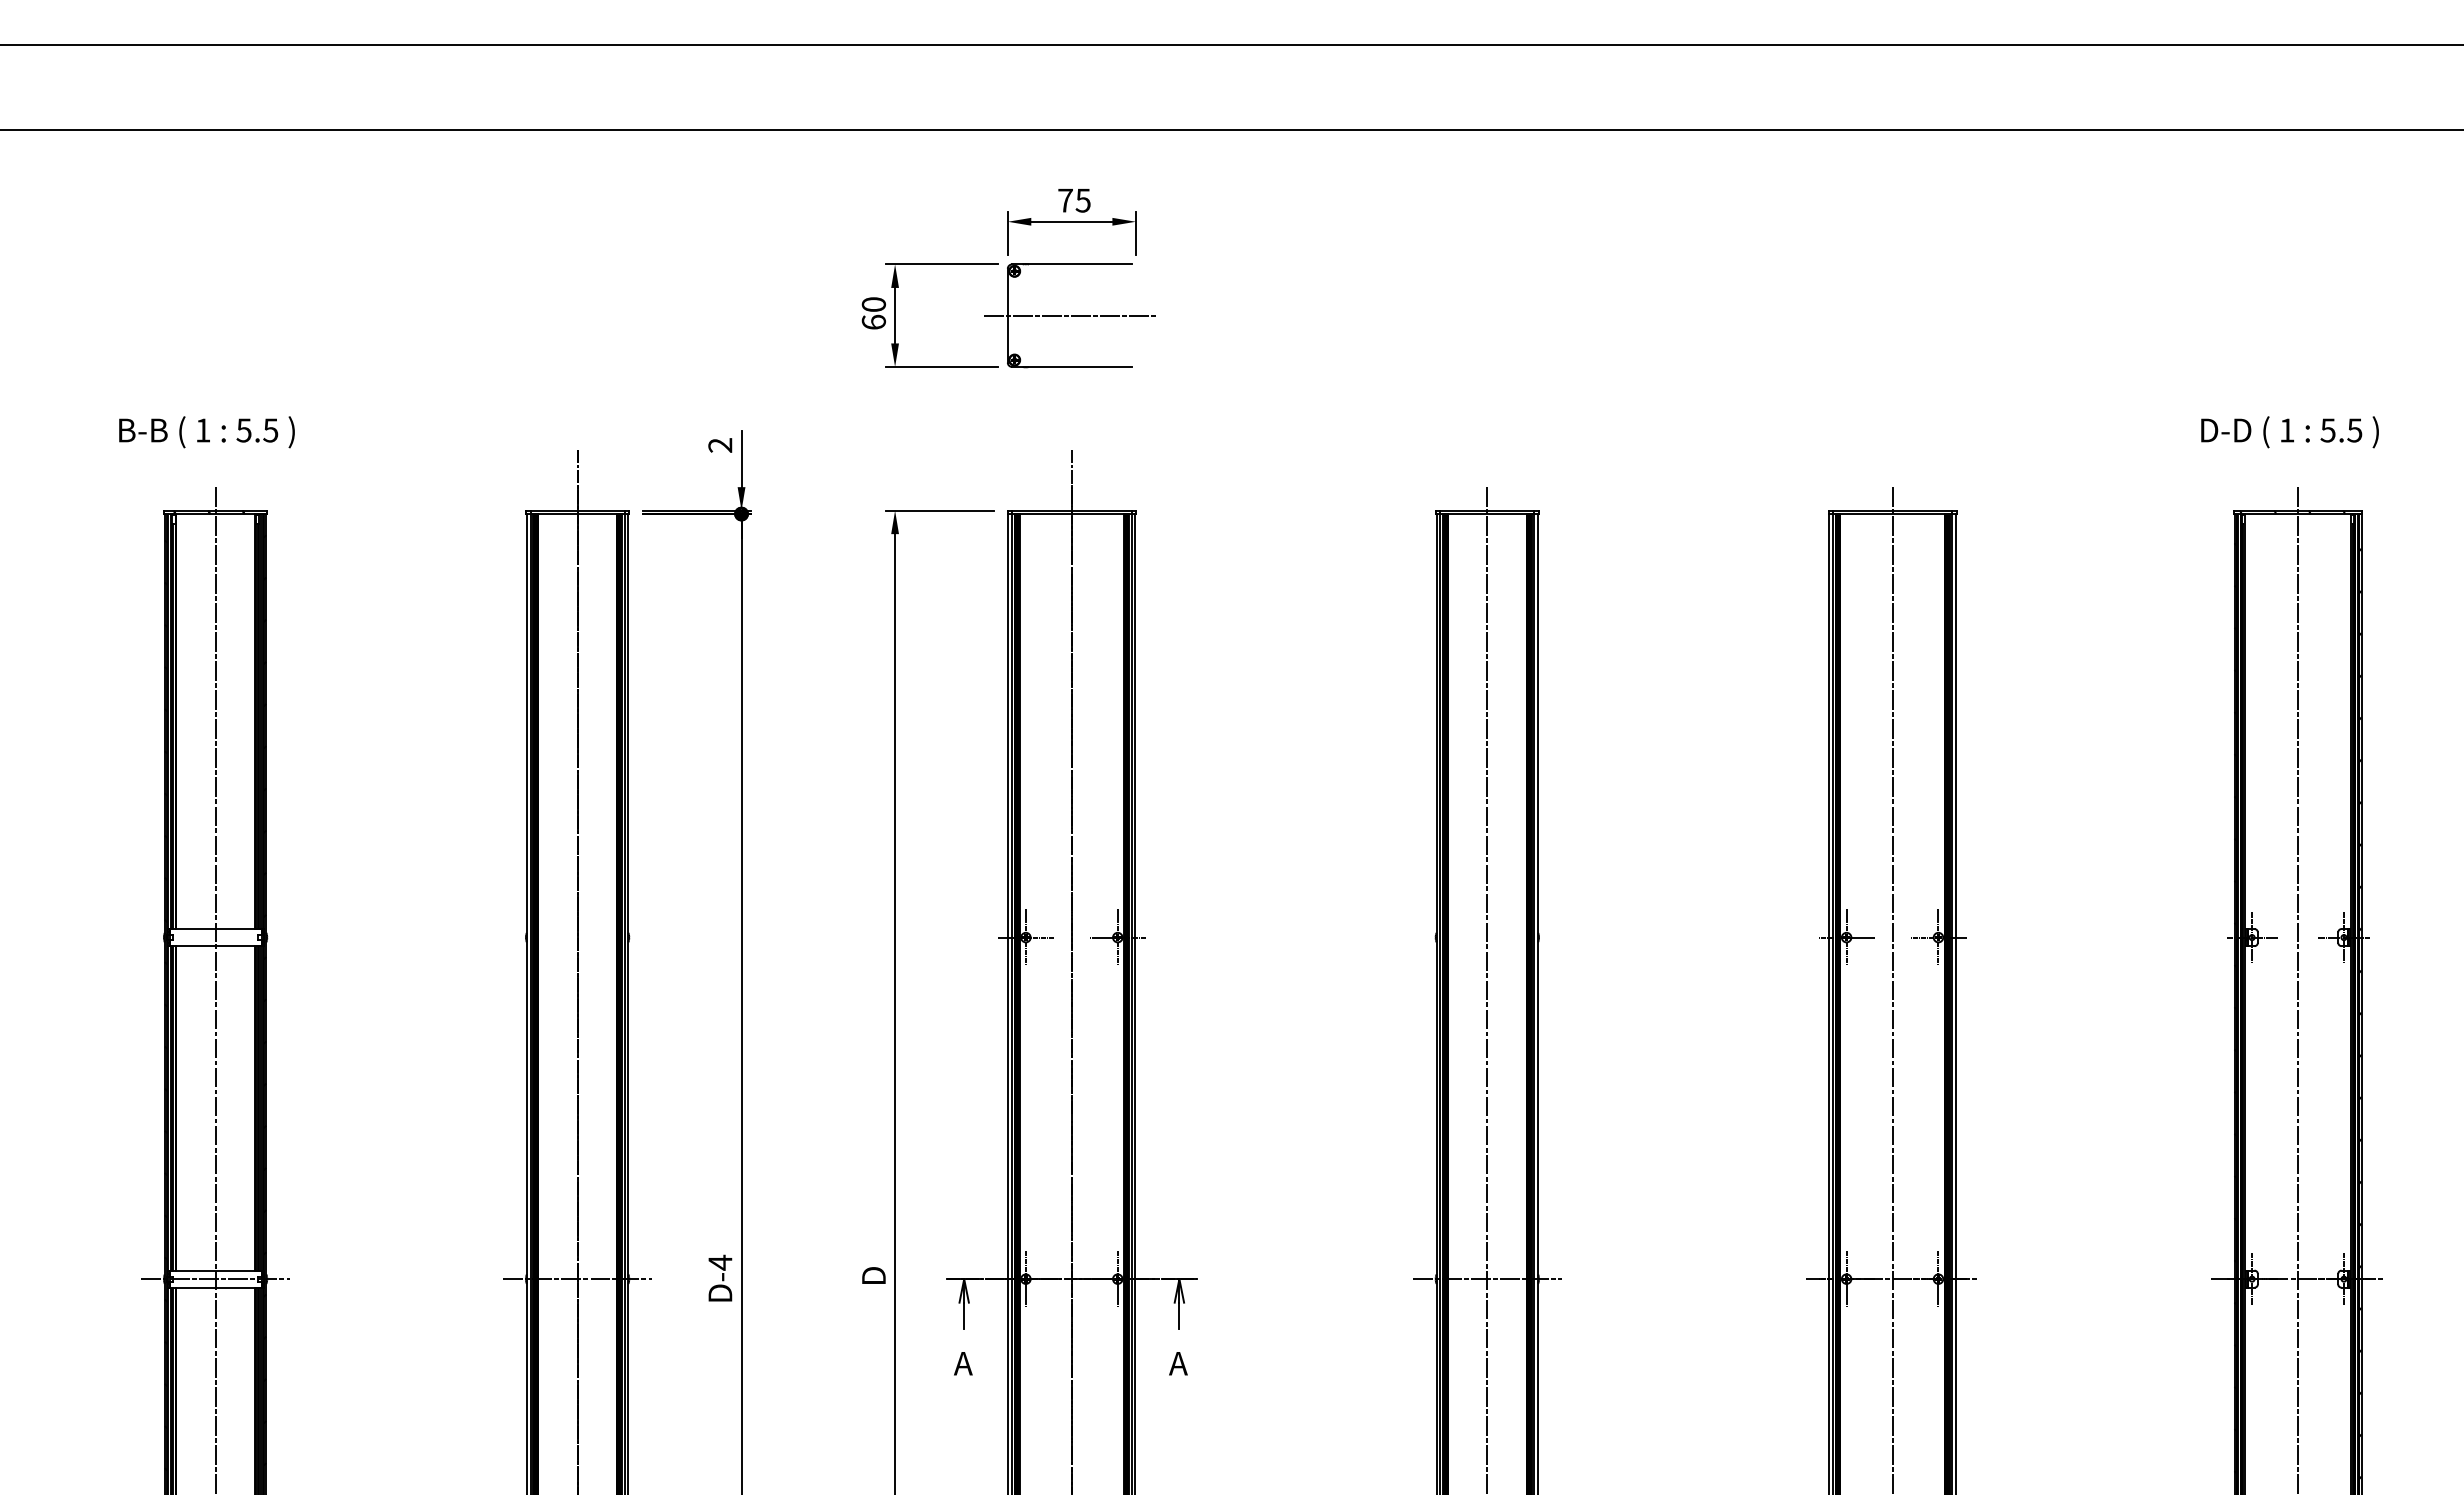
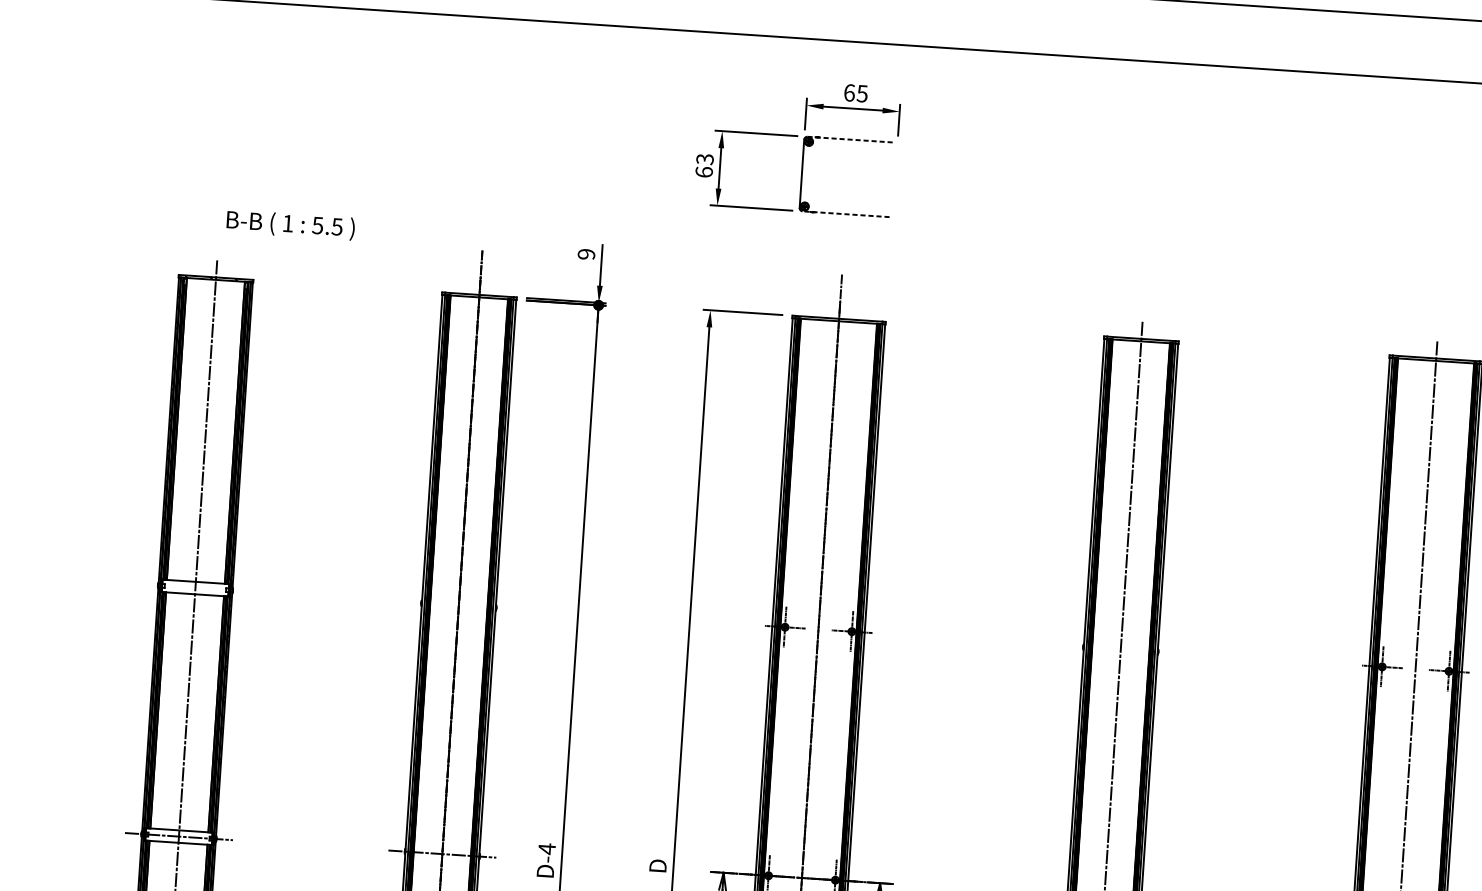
text: (1065, 200) -> (849, 92), 75 -> 65
line: (1071, 264) -> (850, 139), solid -> dashed
text: (873, 304) -> (704, 159), 60 -> 63
line: (1071, 315) -> (848, 176), removed
line: (1071, 366) -> (845, 213), solid -> dashed
text: (206, 432) -> (290, 225), moved
text: (720, 445) -> (586, 254), 2 -> 9

